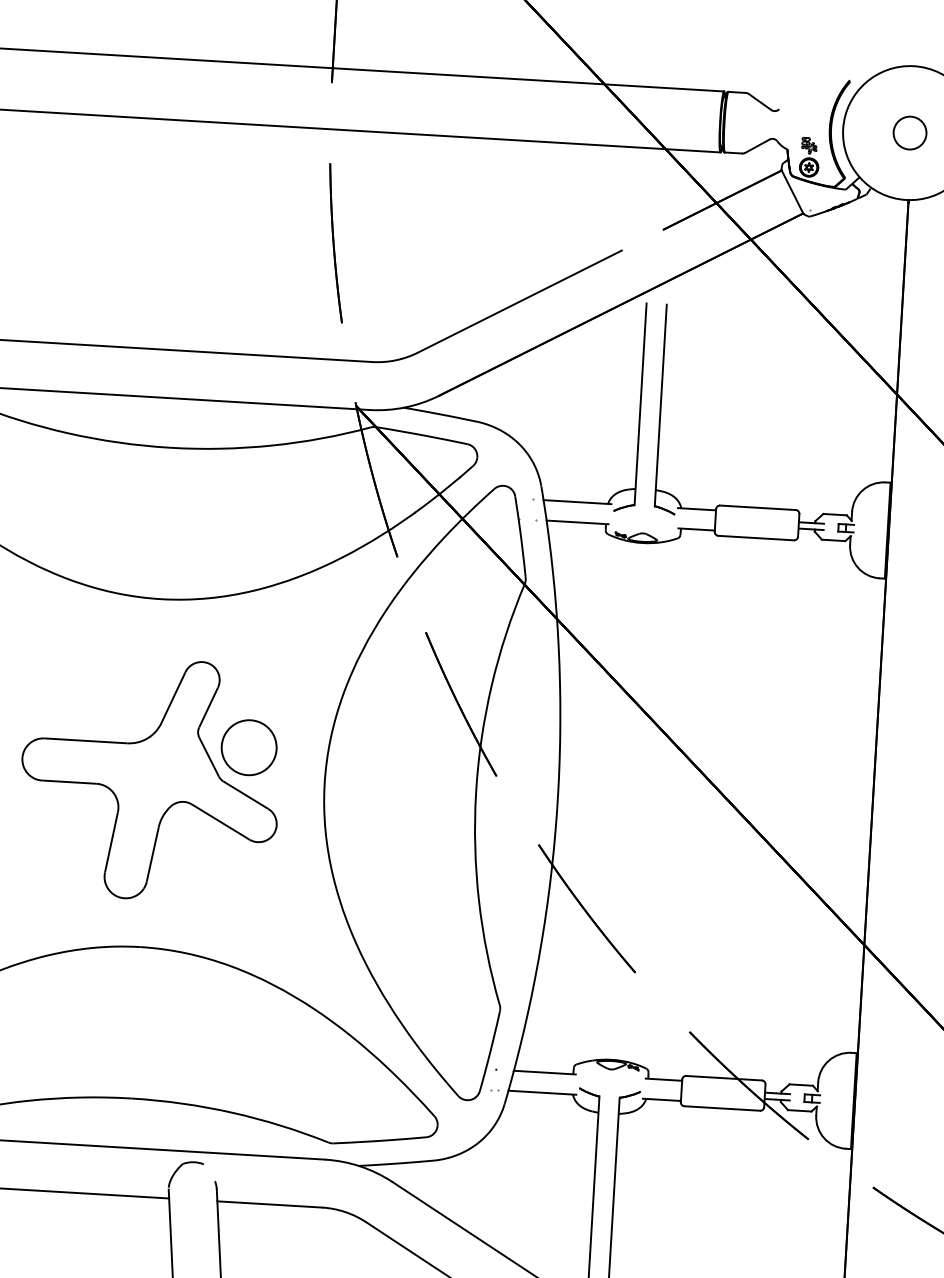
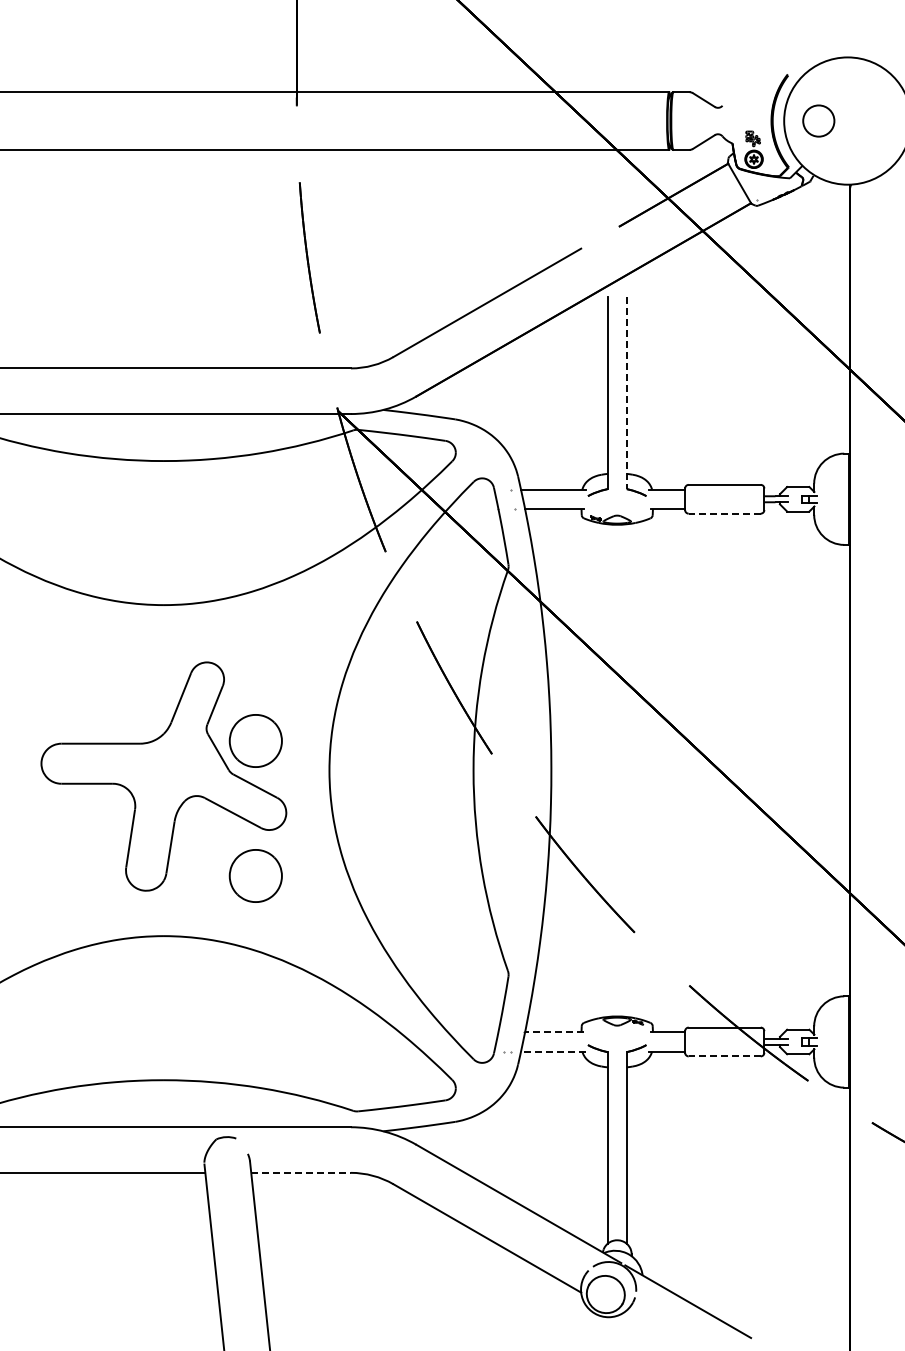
circle: (909, 132) -> (818, 120), moved
line: (660, 405) -> (626, 393), solid -> dashed
line: (755, 537) -> (724, 513), solid -> dashed
part: (240, 889) -> (255, 875), added
line: (544, 1072) -> (554, 1032), solid -> dashed
line: (541, 1092) -> (552, 1051), solid -> dashed
line: (722, 1108) -> (724, 1056), solid -> dashed
line: (270, 1204) -> (301, 1172), solid -> dashed

